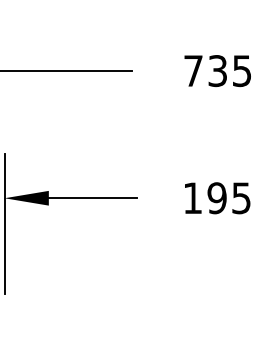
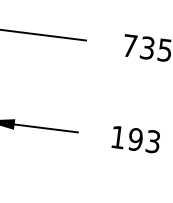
text: (241, 197) -> (153, 141), 195 -> 193

